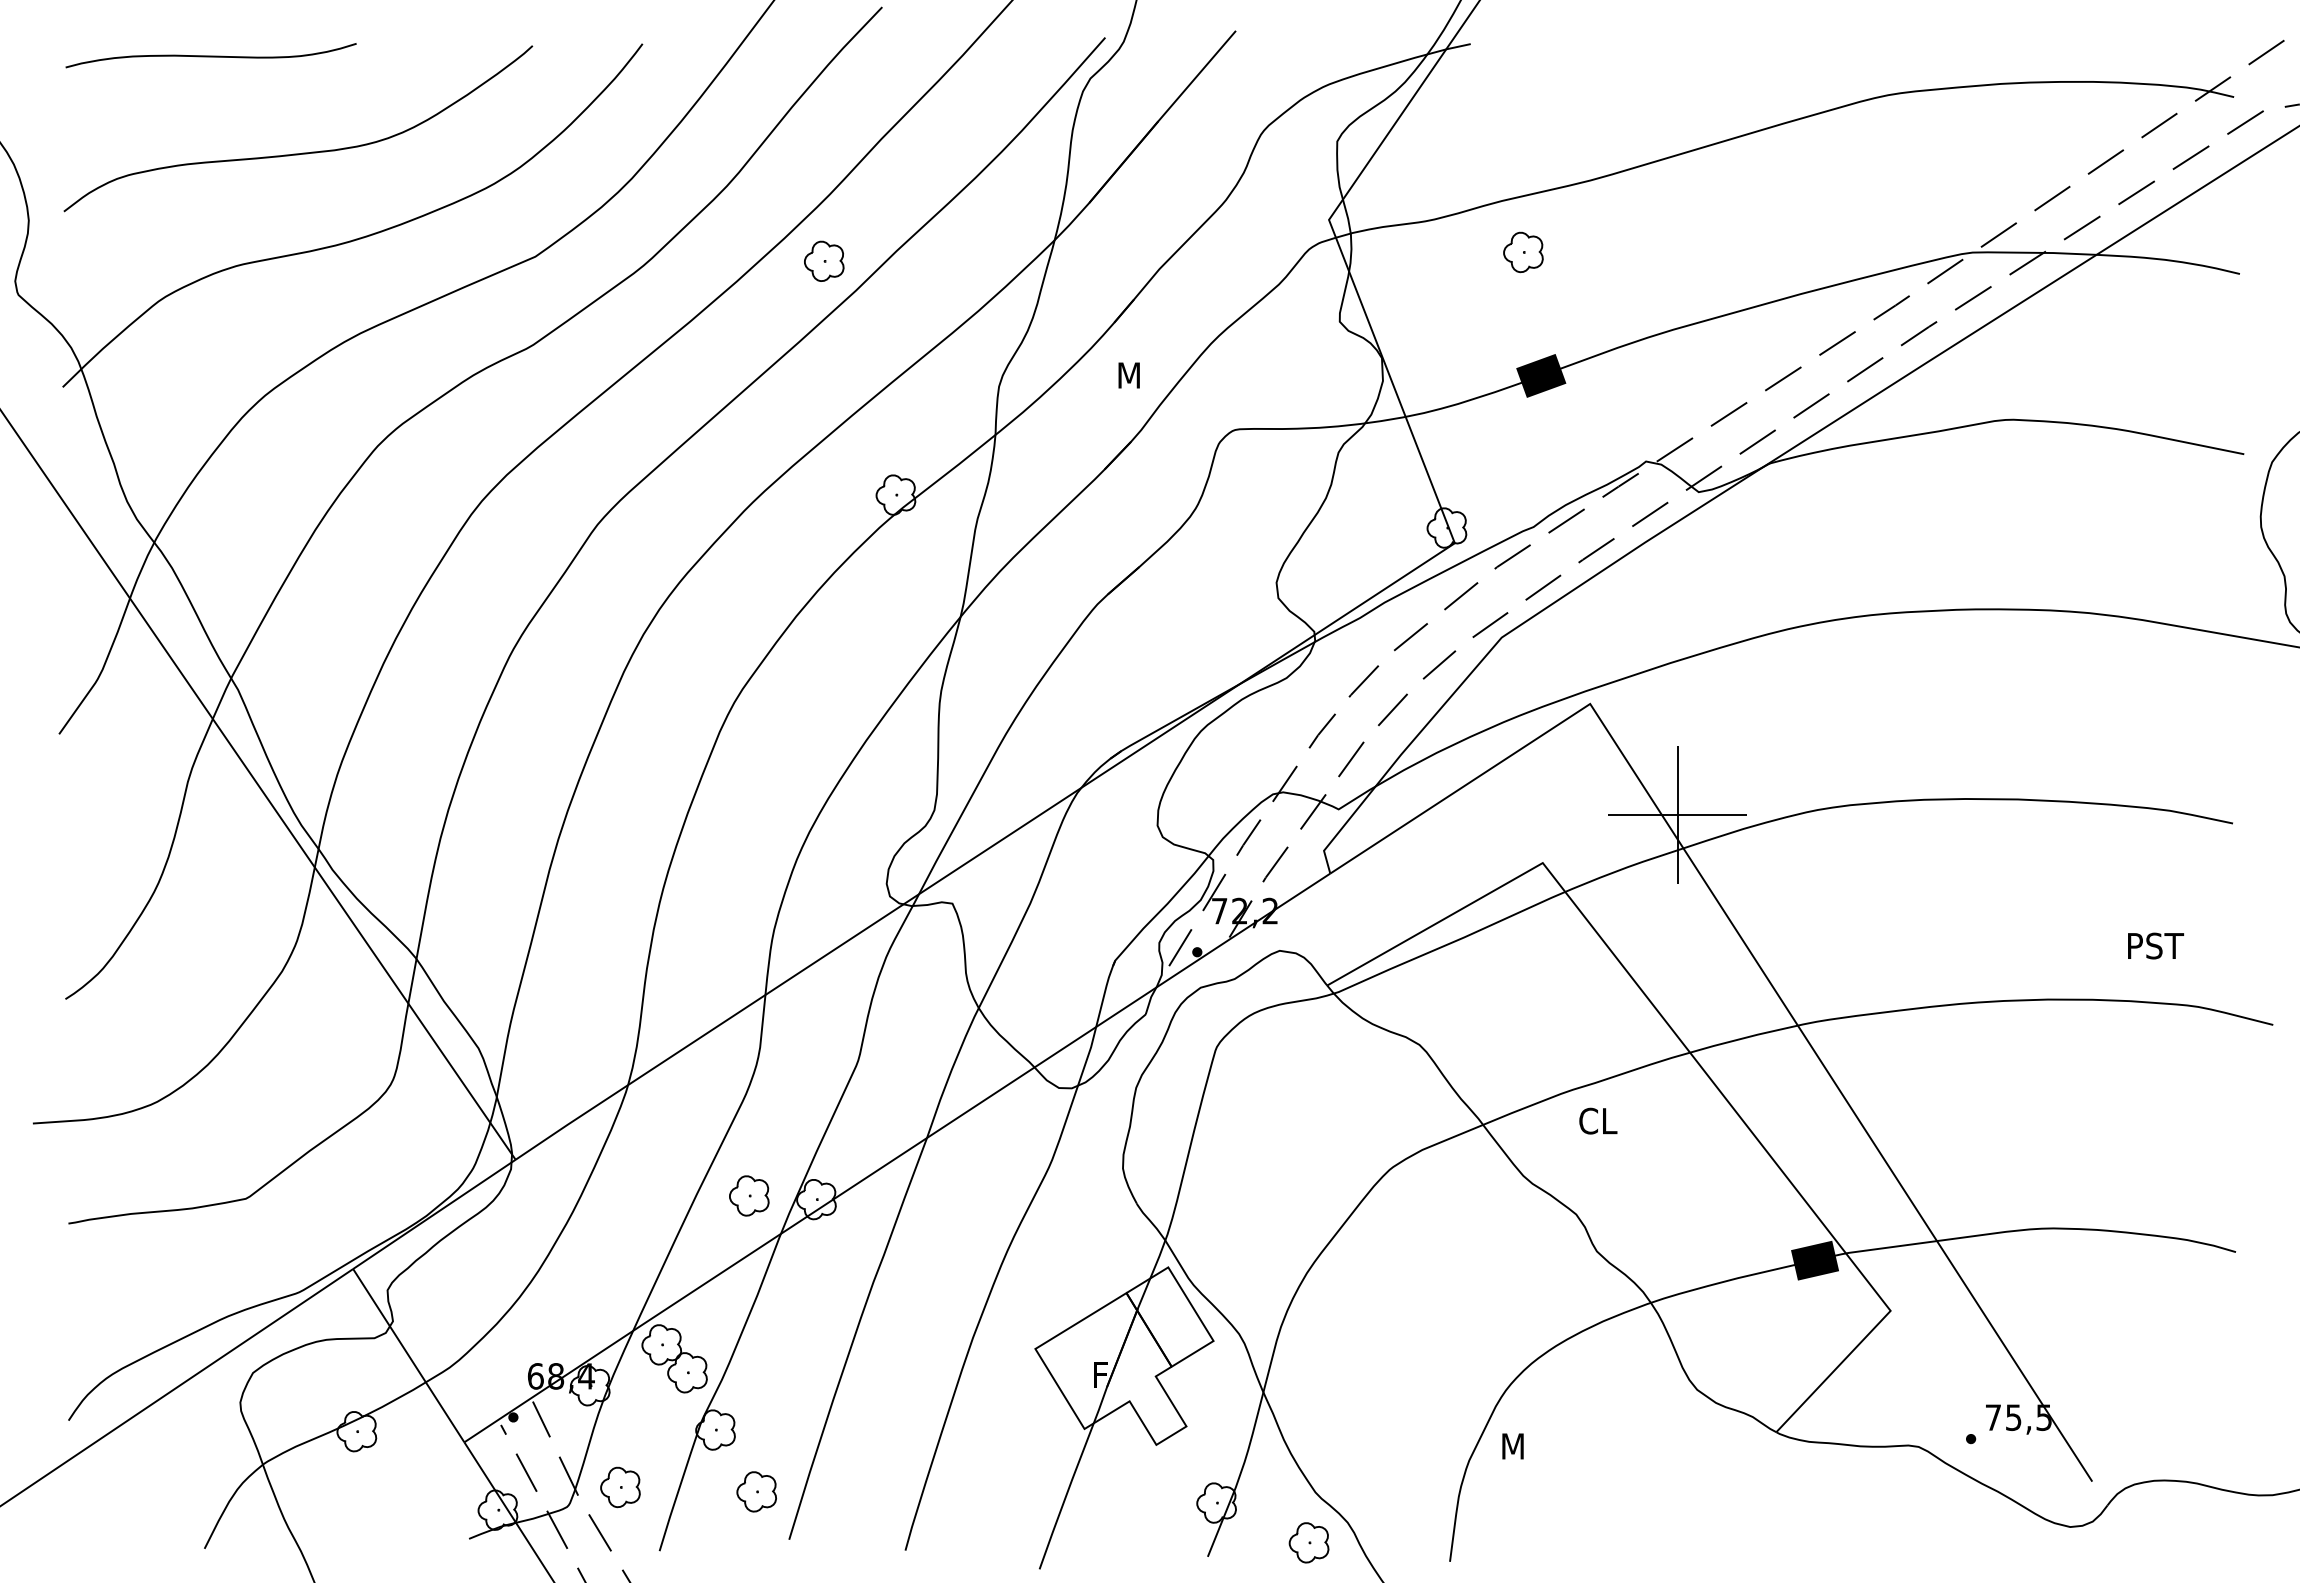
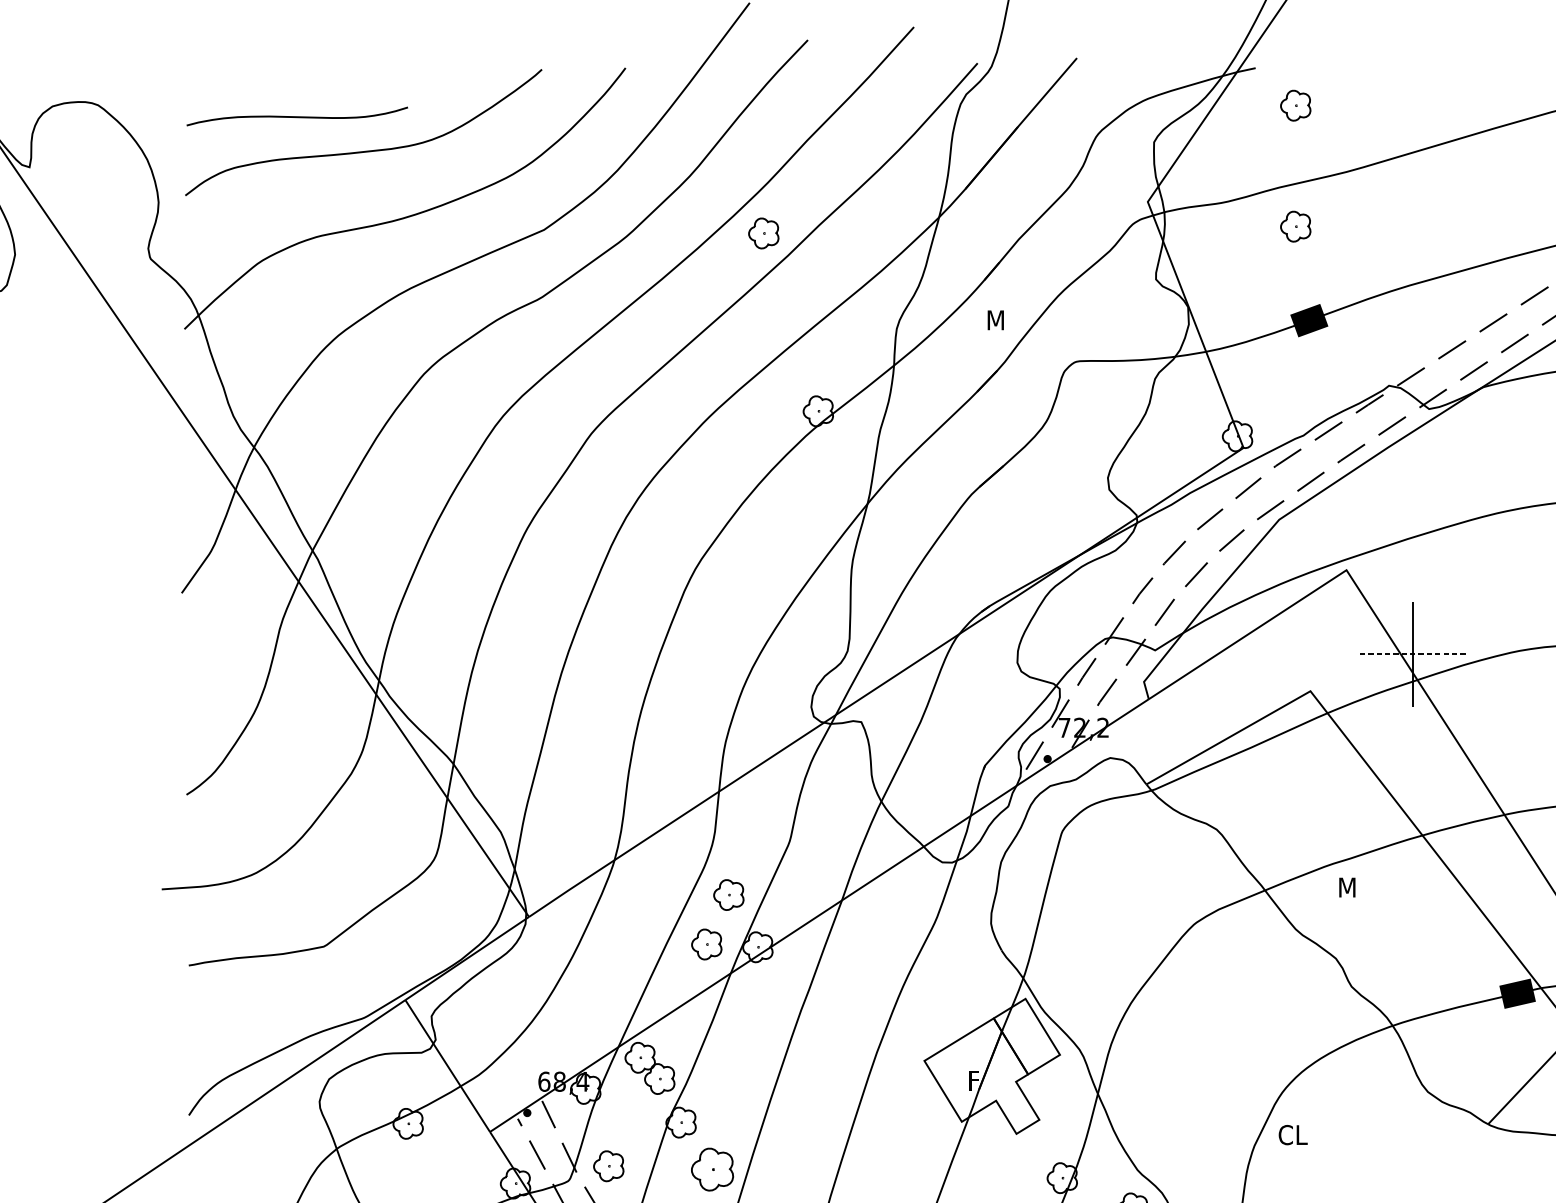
curve: (210, 55) -> (296, 116), moved
part: (1523, 93) -> (1295, 105), added
line: (1677, 814) -> (1412, 654), solid -> dashed
text: (1598, 1120) -> (1352, 887), CL -> M
part: (778, 1130) -> (729, 894), added
text: (1520, 1446) -> (1293, 1135), M -> CL
part: (756, 1491) -> (712, 1169), size x1.4

